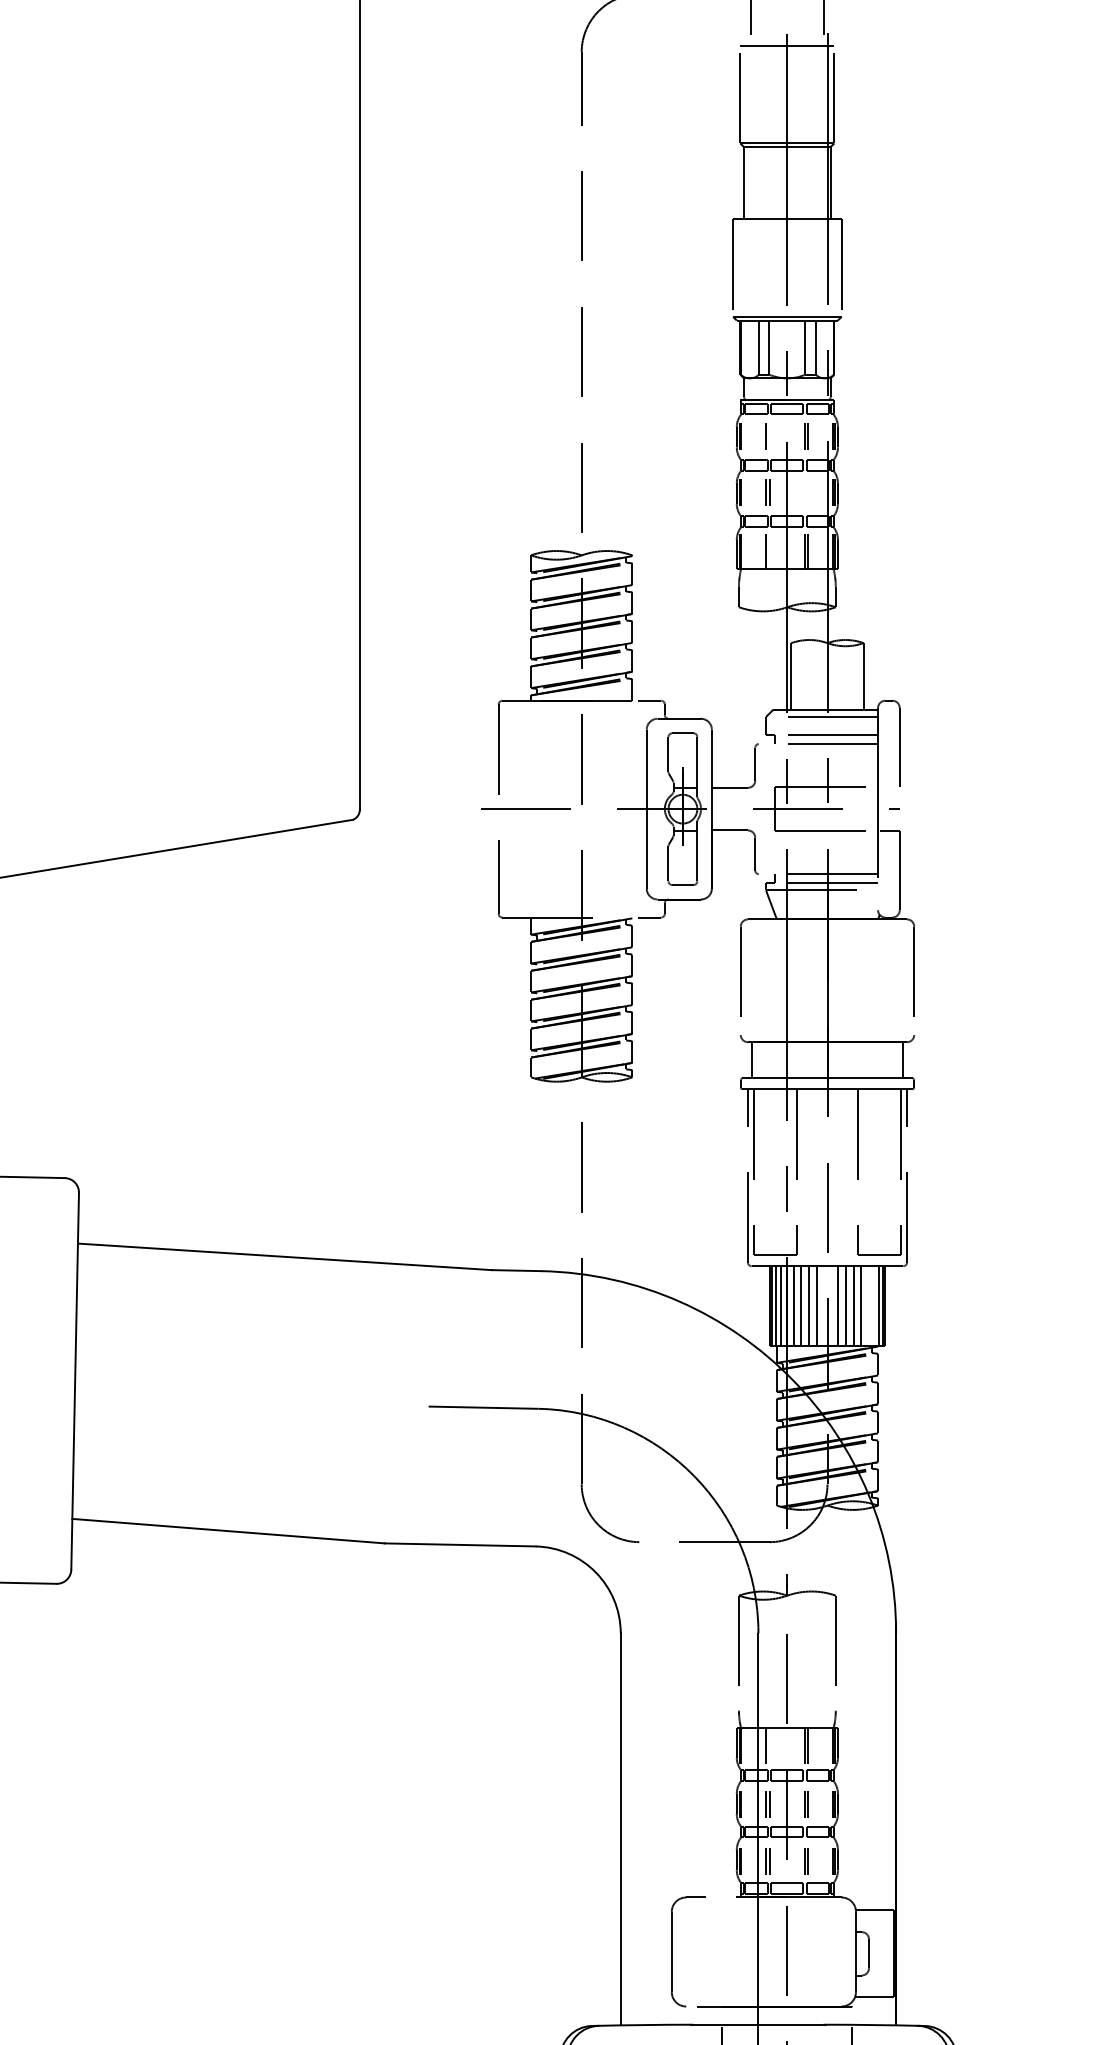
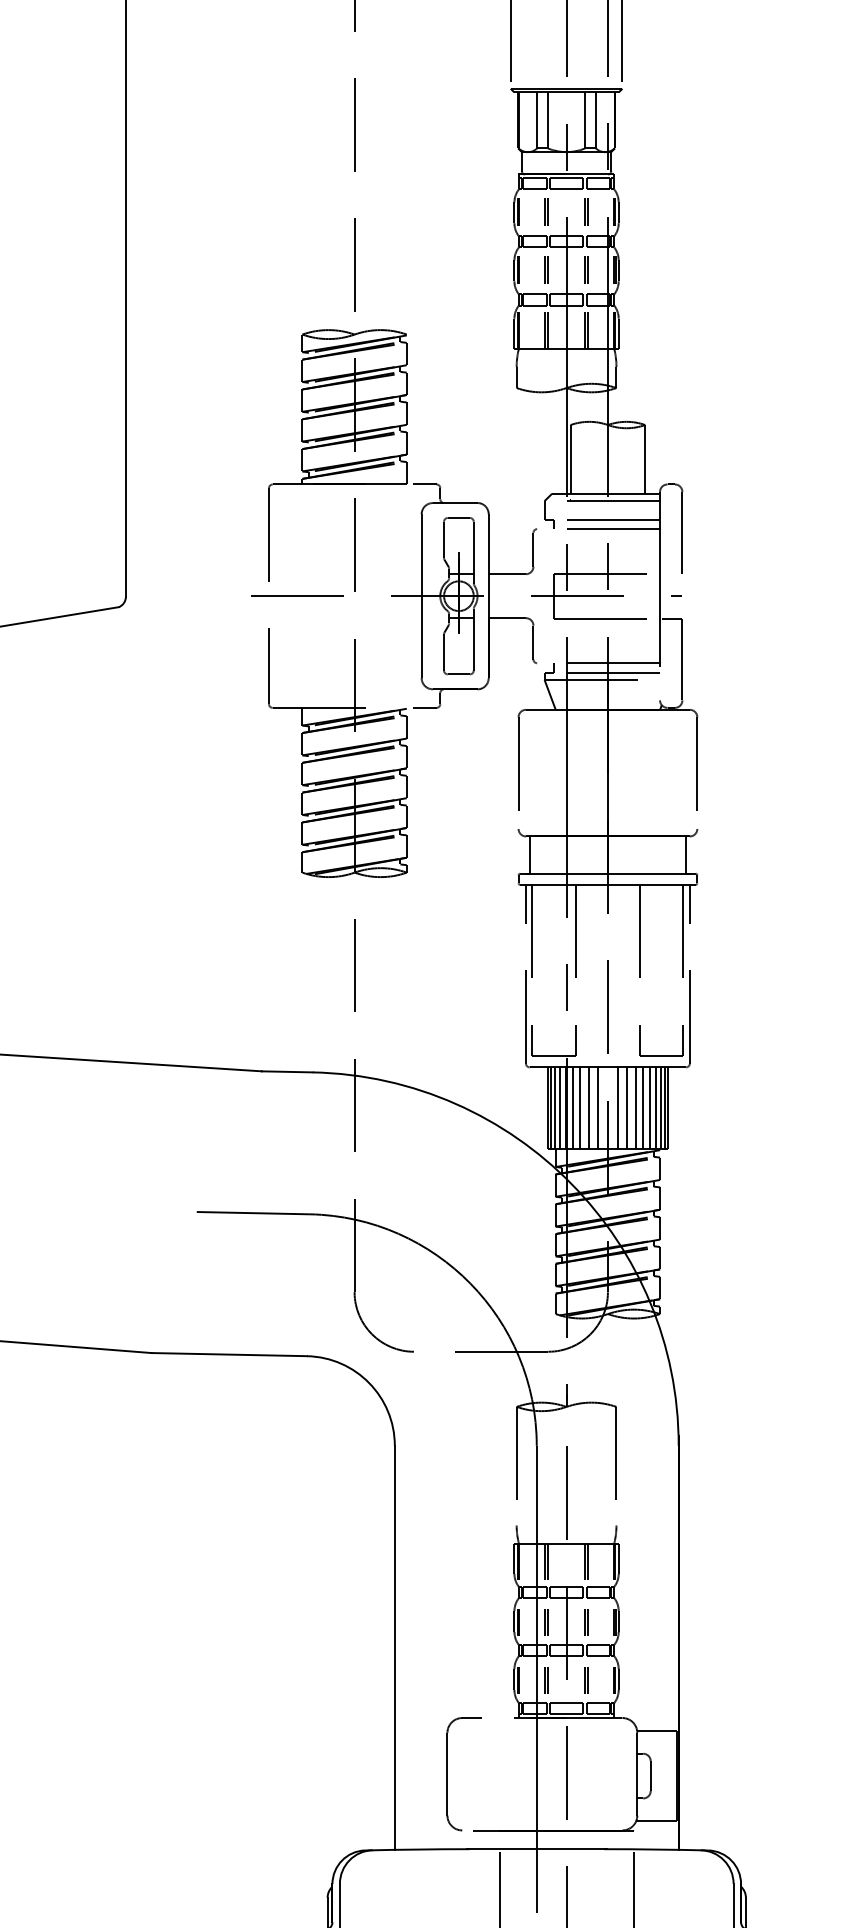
line: (769, 435) -> (548, 211), added
line: (805, 492) -> (585, 269), added
line: (769, 551) -> (548, 330), added
line: (867, 1305) -> (649, 1107), added
line: (873, 1305) -> (655, 1107), added
line: (769, 1745) -> (548, 1561), added

